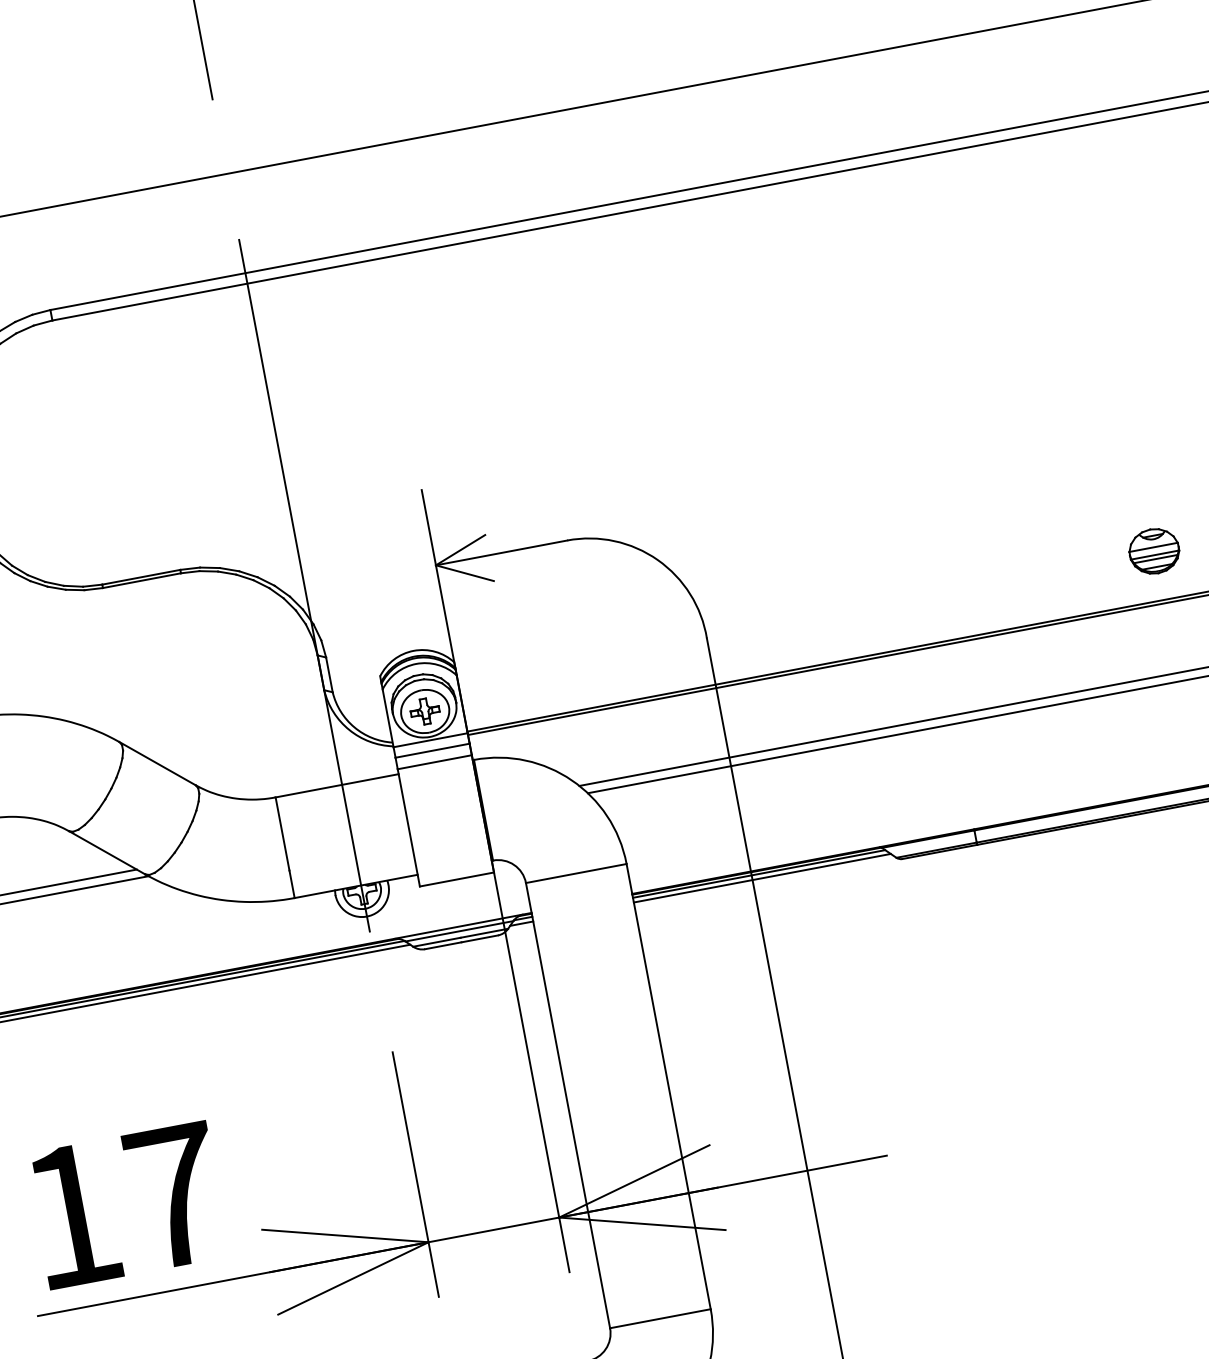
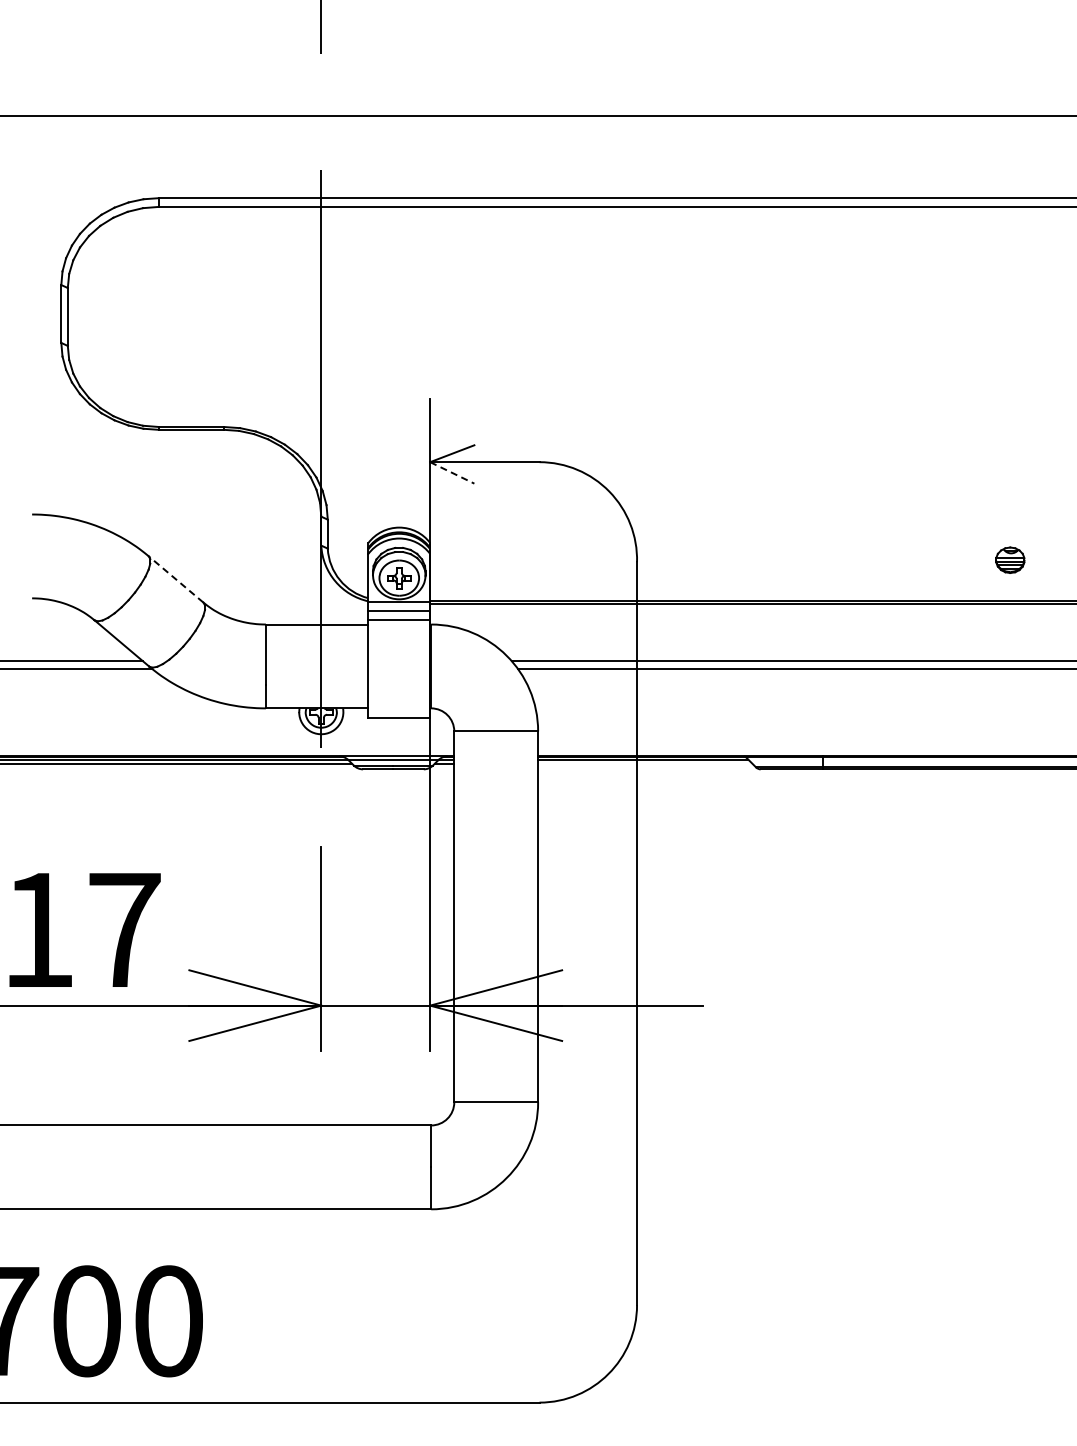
part: (1154, 551) -> (1010, 560), size x0.7
line: (465, 572) -> (452, 472), solid -> dashed
line: (158, 763) -> (176, 579), solid -> dashed
line: (762, 878) -> (645, 763), removed

